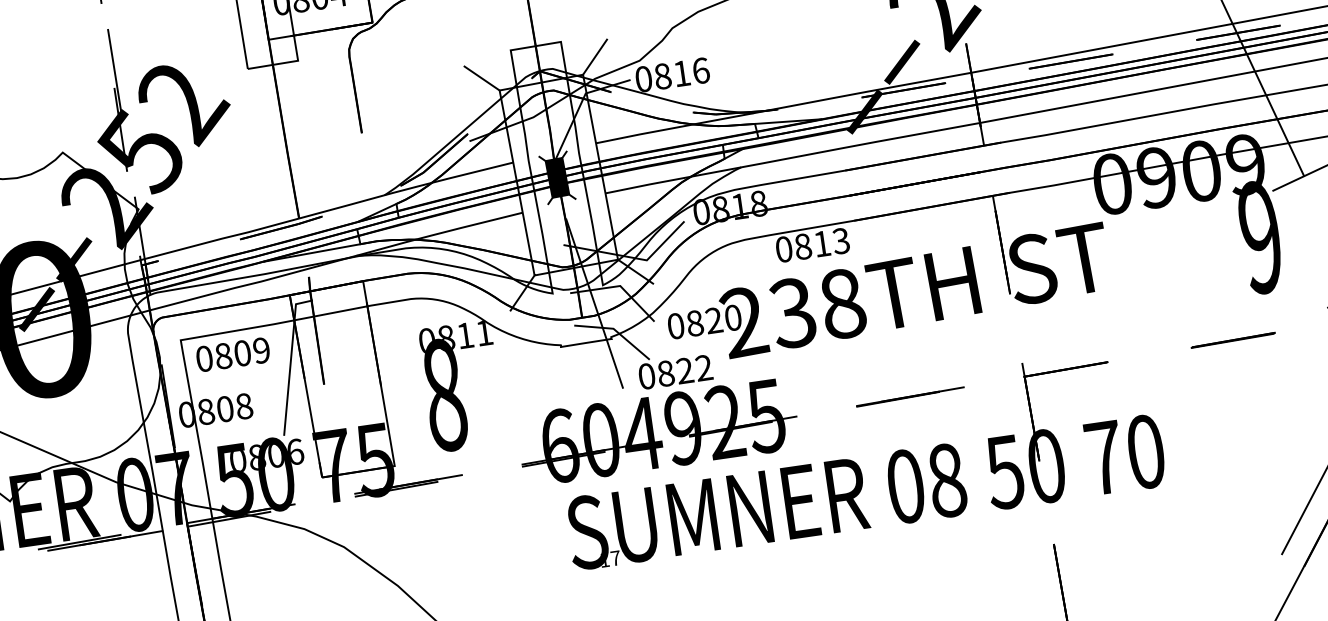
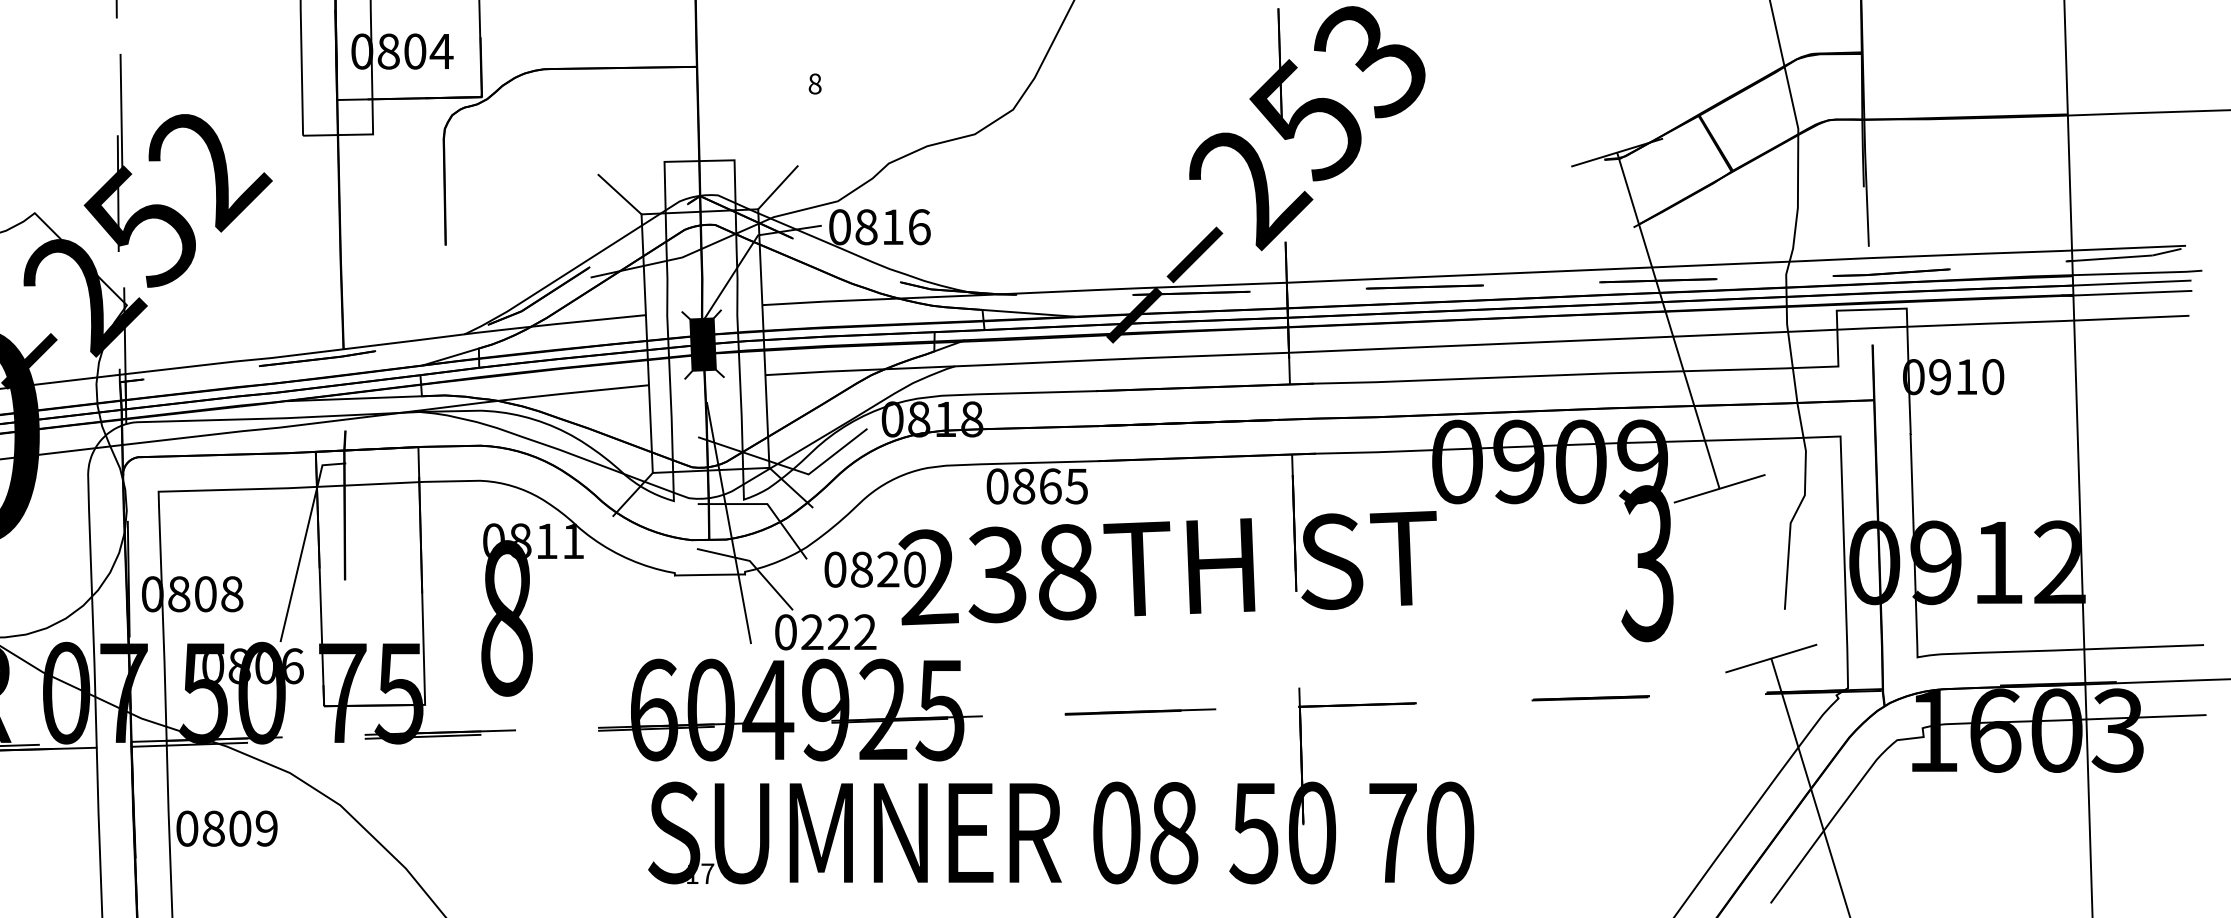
text: (1260, 237) -> (1647, 563), 9 -> 3
text: (831, 242) -> (1063, 486), 0813 -> 0865
text: (232, 354) -> (226, 828), moved
text: (666, 373) -> (812, 632), 0822 -> 0222

